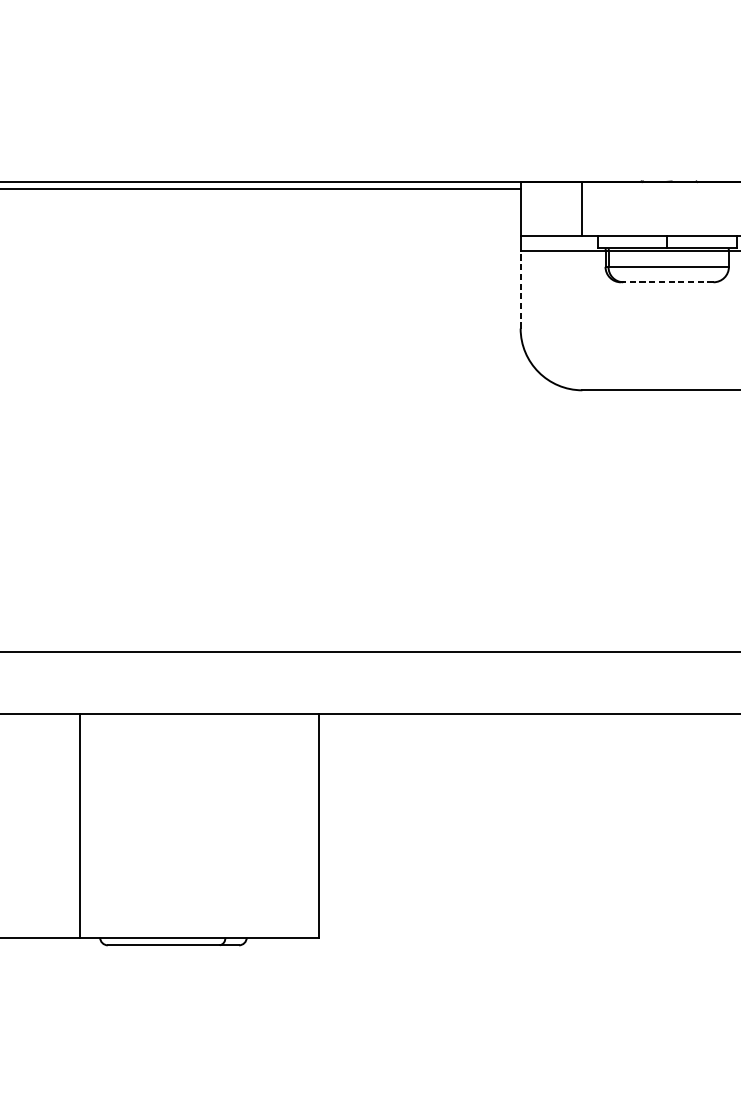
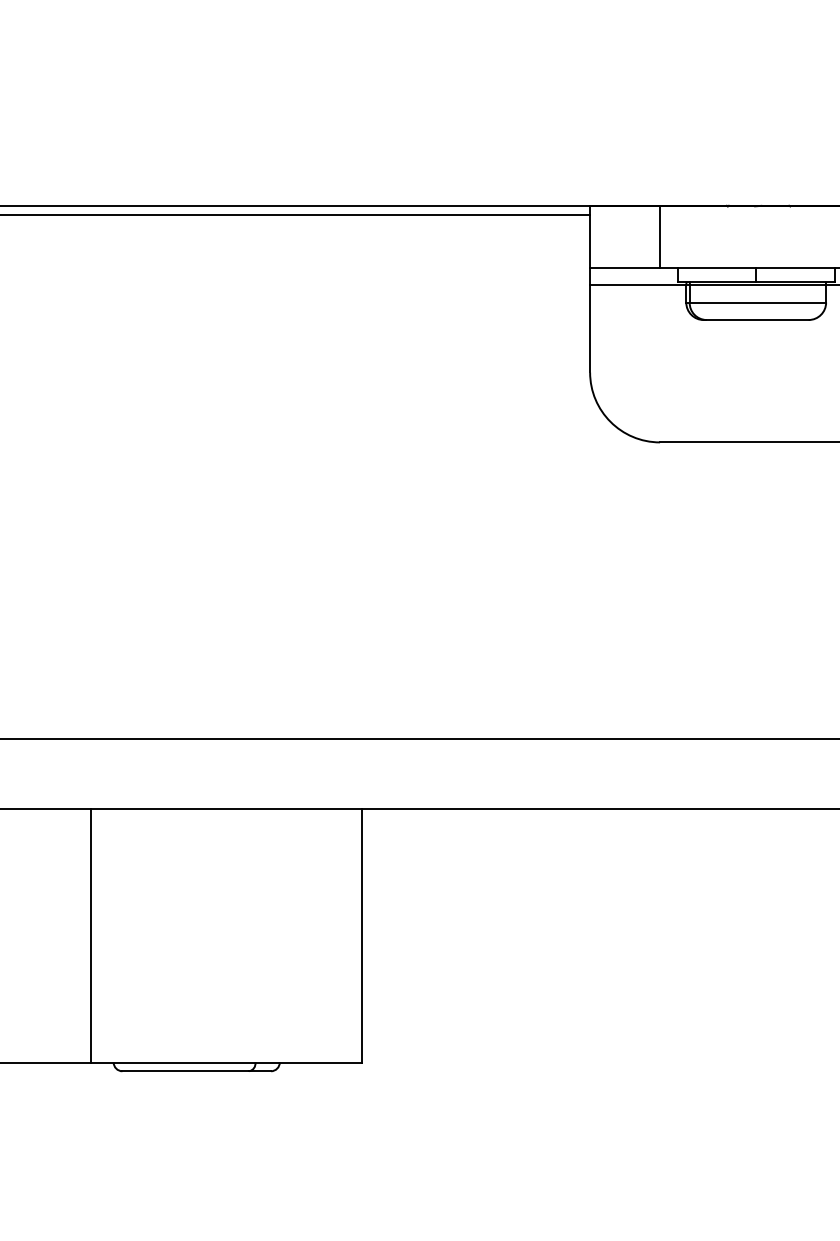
line: (668, 282) -> (757, 320), dashed -> solid
line: (520, 289) -> (590, 328), dashed -> solid

